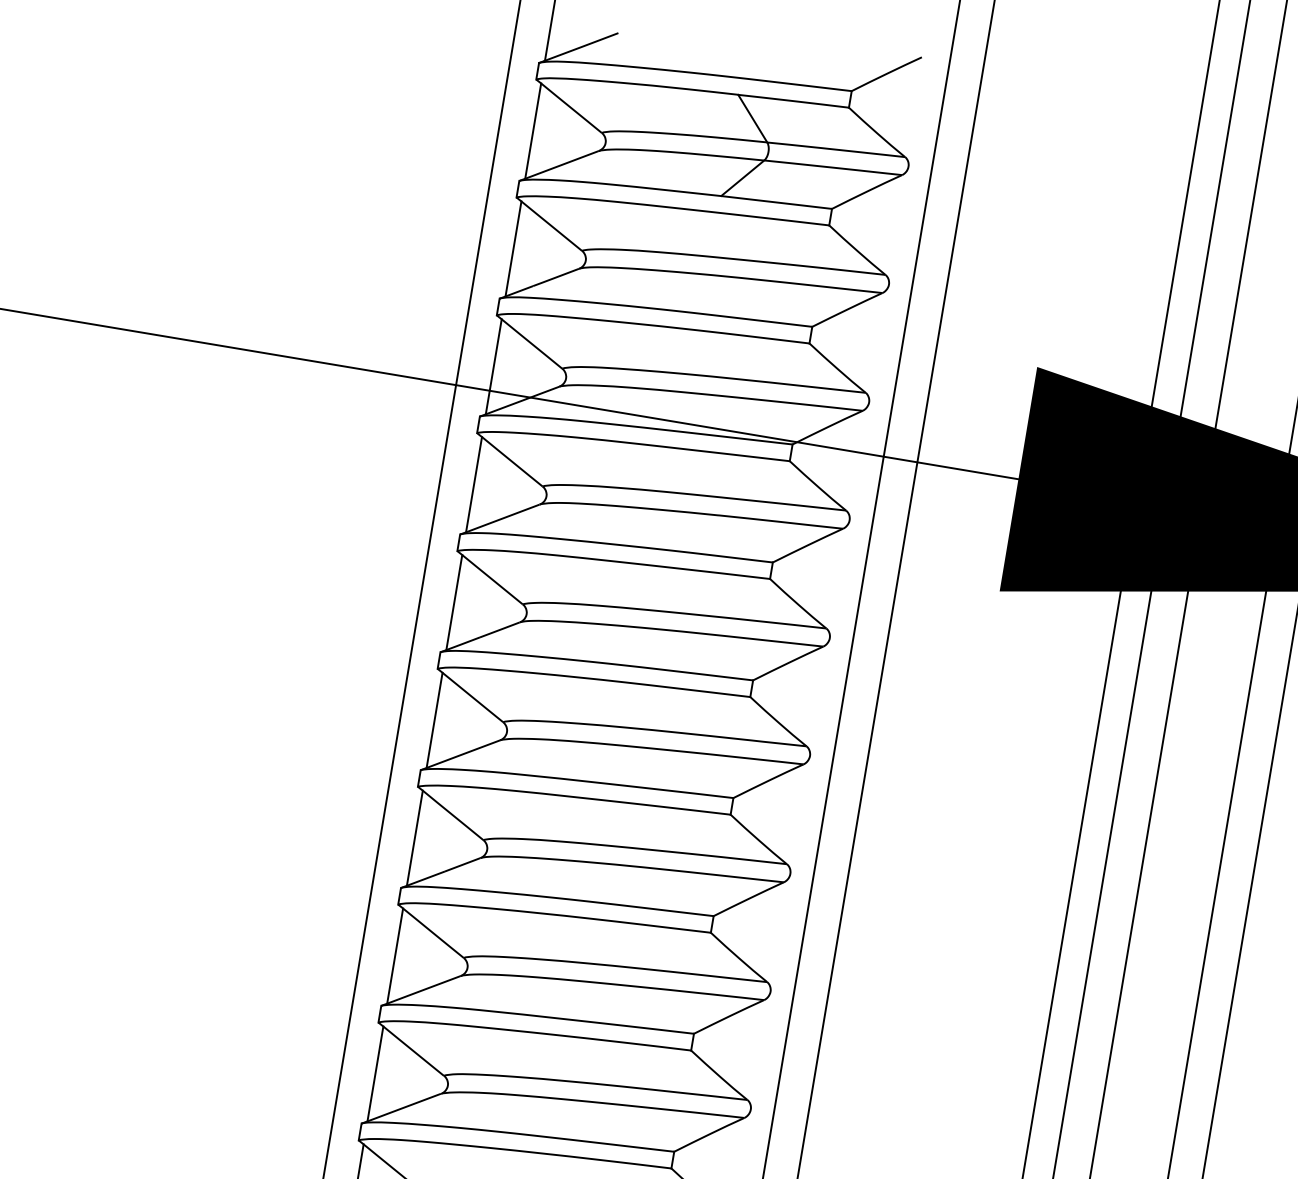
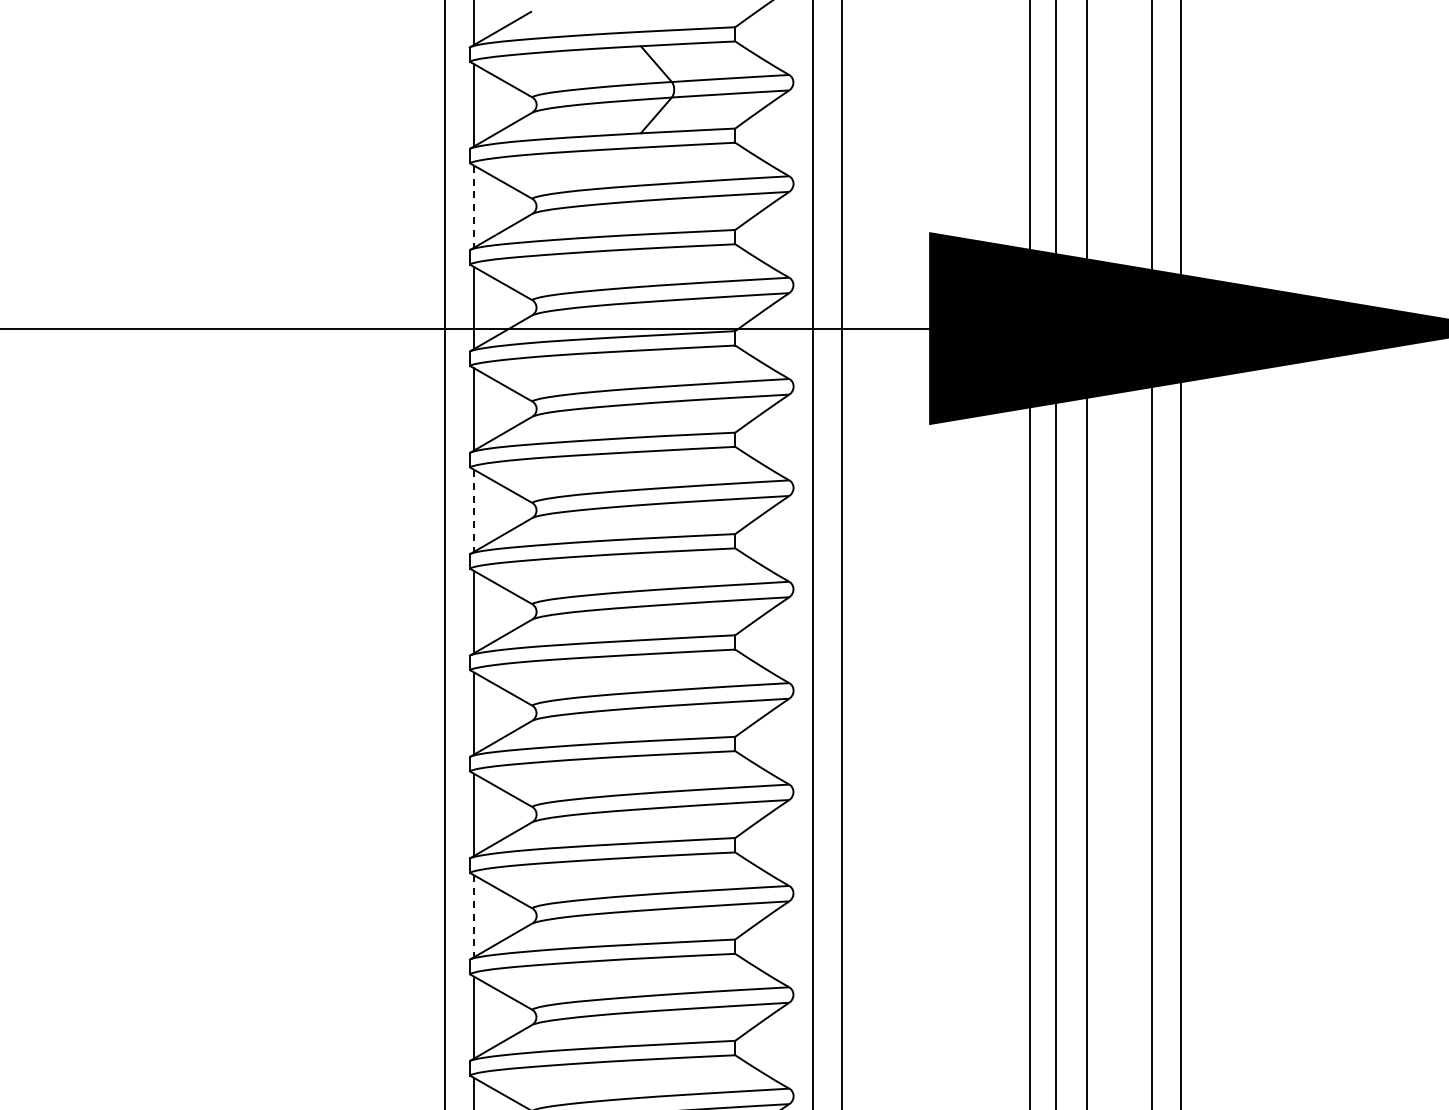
line: (513, 248) -> (474, 206), solid -> dashed
line: (454, 602) -> (474, 510), solid -> dashed
line: (375, 1074) -> (474, 916), solid -> dashed

